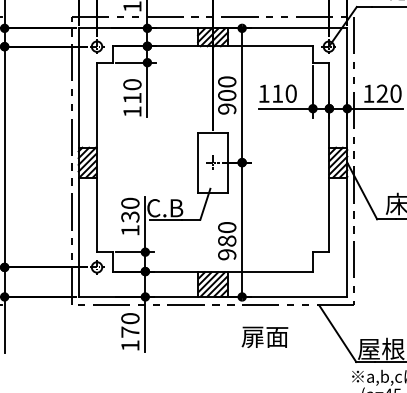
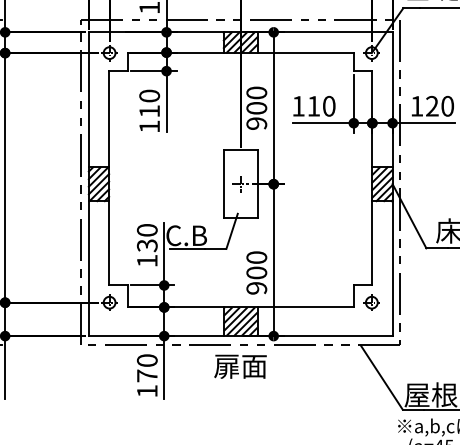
text: (226, 240) -> (256, 272), 980 -> 900
part: (328, 267) -> (371, 302), added
text: (264, 337) -> (240, 366), moved

